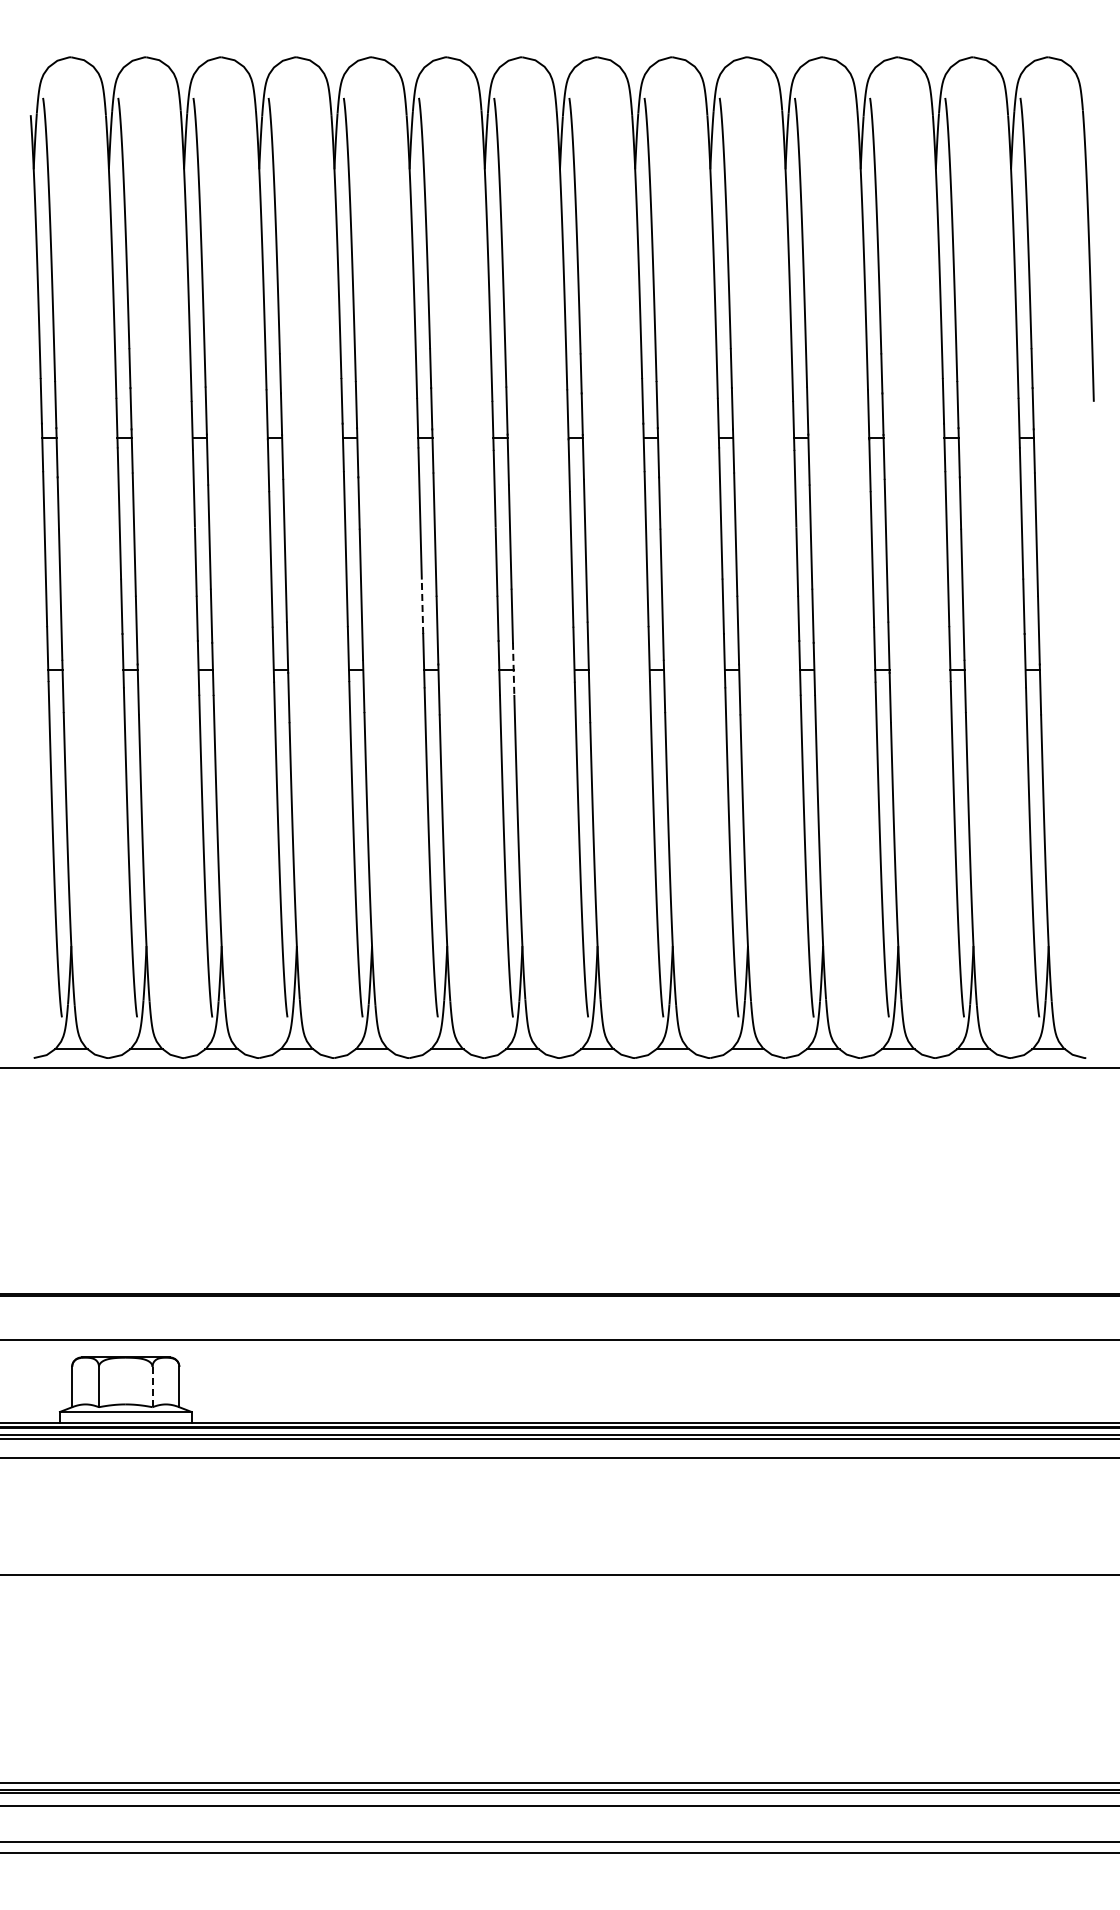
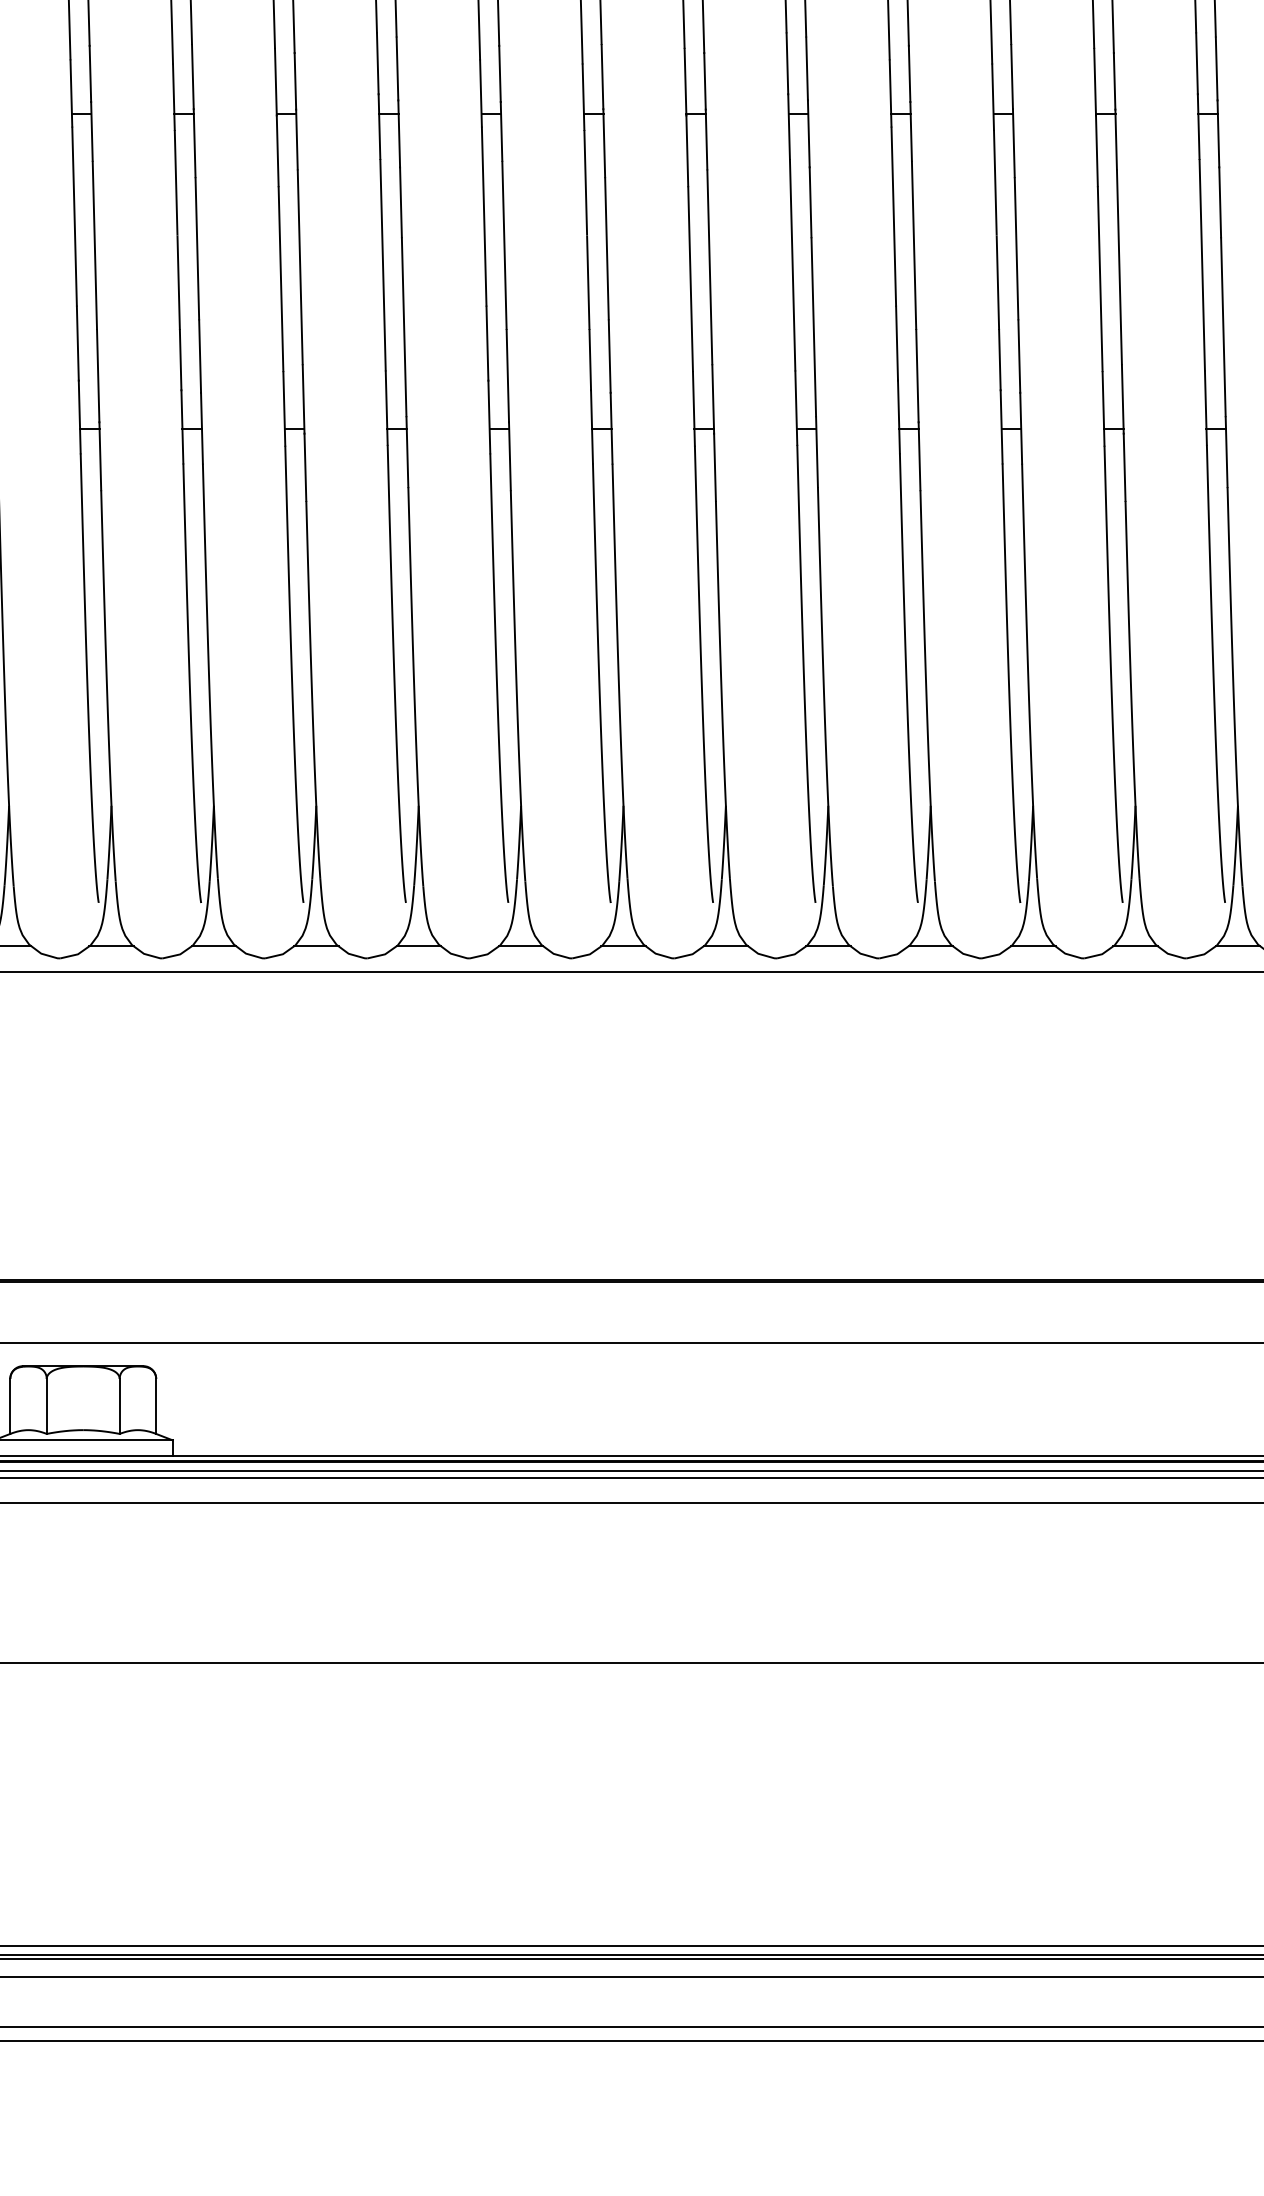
line: (422, 606) -> (487, 343), dashed -> solid
line: (513, 669) -> (611, 429), dashed -> solid
line: (152, 1387) -> (119, 1407), dashed -> solid

